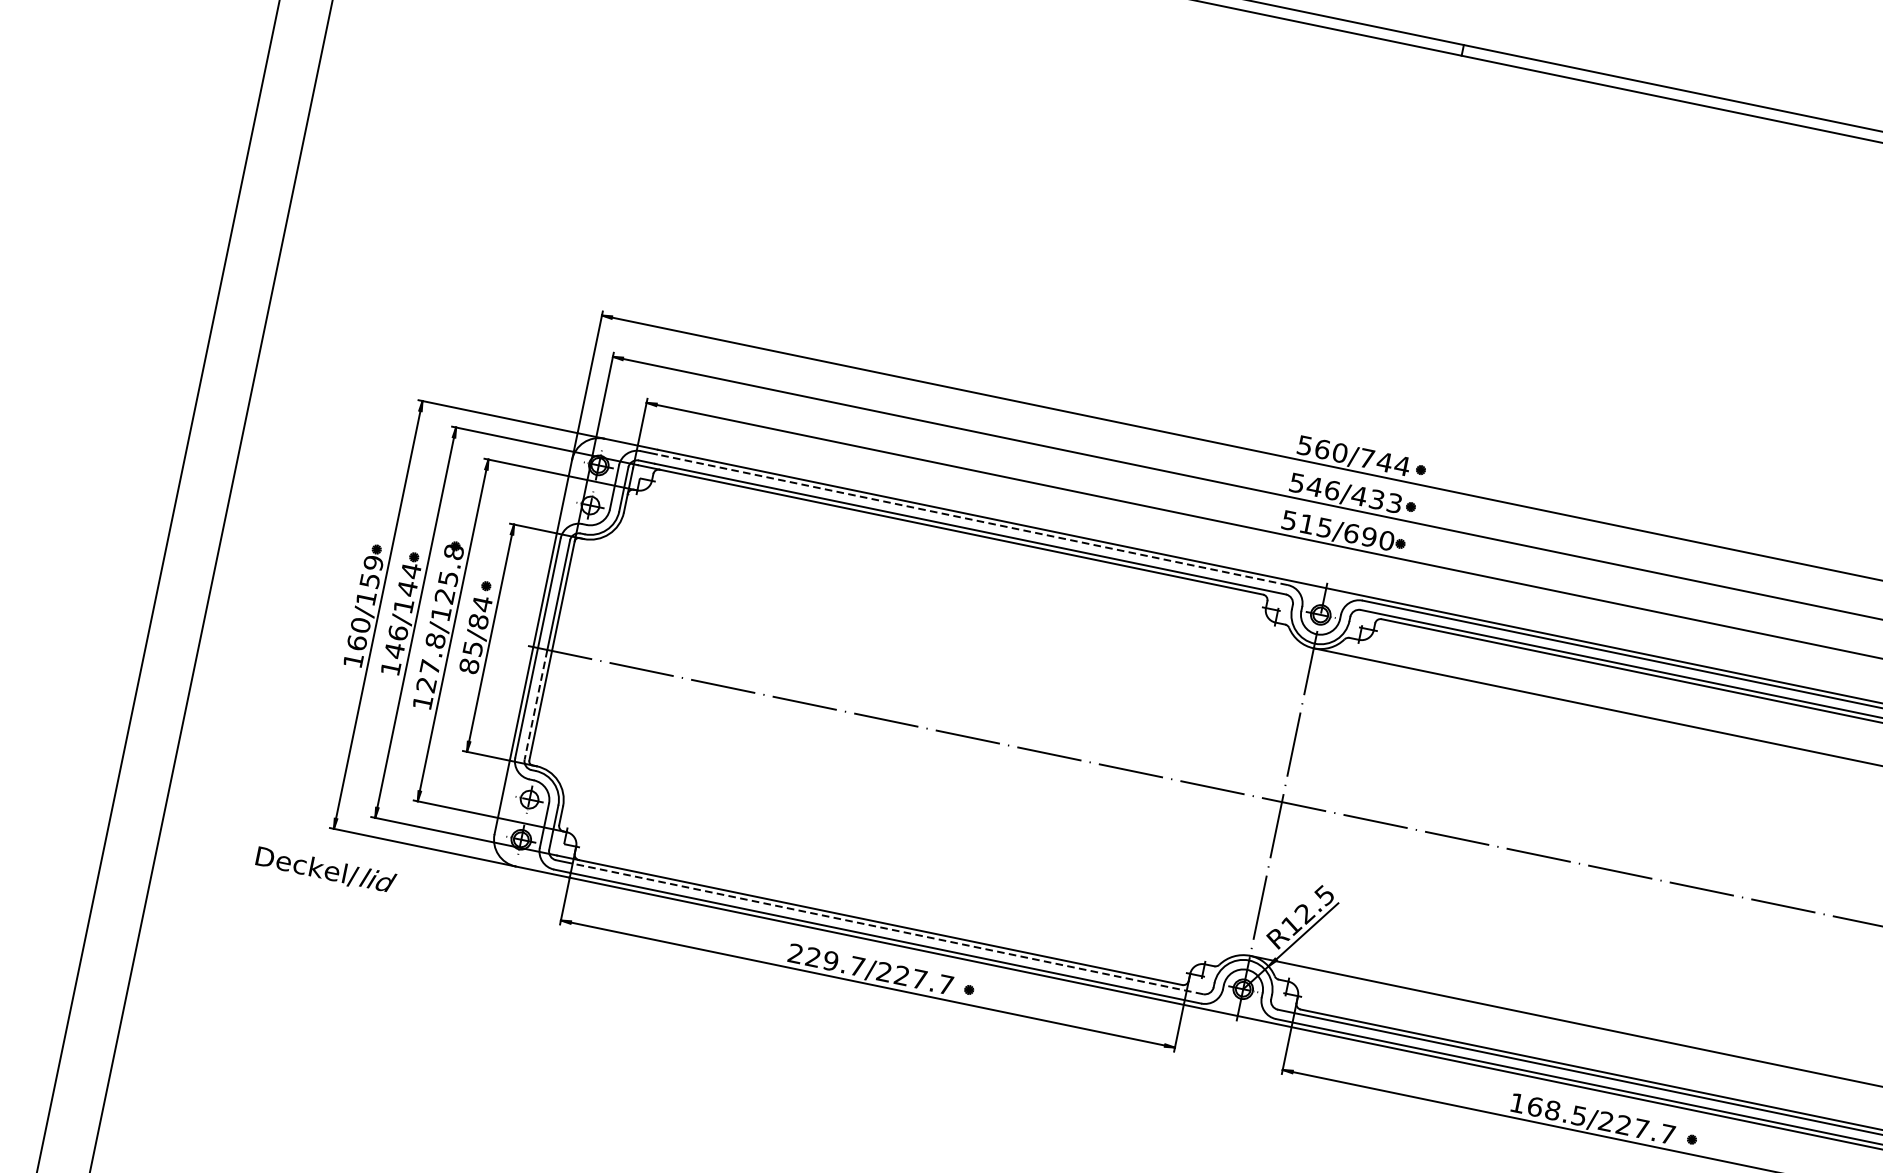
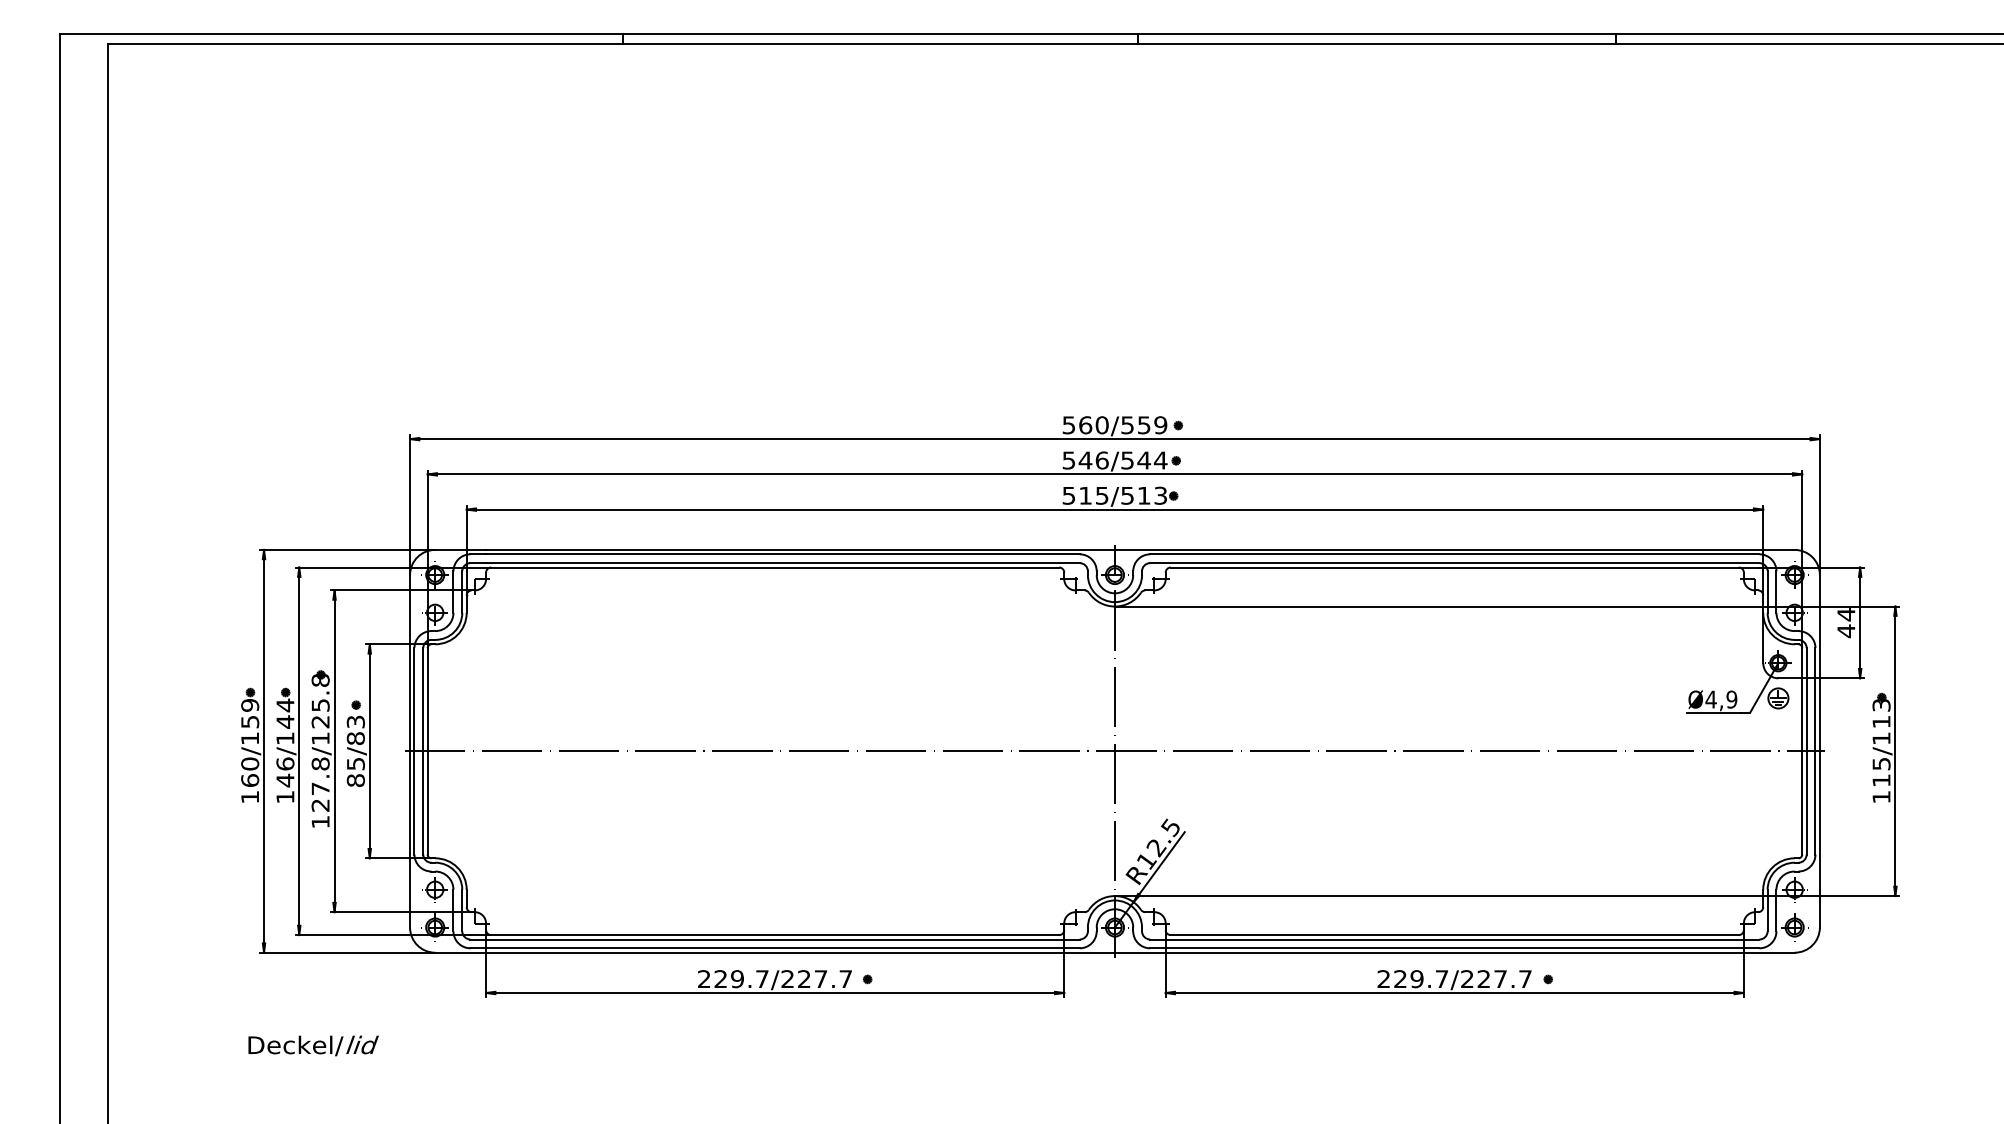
text: (1385, 462) -> (1144, 425), 560/744 -> 560/559
text: (1376, 499) -> (1143, 460), 546/433 -> 546/544
line: (972, 519) -> (782, 554), dashed -> solid
text: (1369, 536) -> (1144, 495), 515/690 -> 515/513
text: (481, 603) -> (355, 721), 85/84 -> 85/83
line: (536, 704) -> (423, 802), dashed -> solid
text: (325, 870) -> (313, 1045), moved
line: (887, 928) -> (782, 939), dashed -> solid
text: (1547, 1109) -> (1412, 979), 168.5/227.7 -> 229.7/227.7

